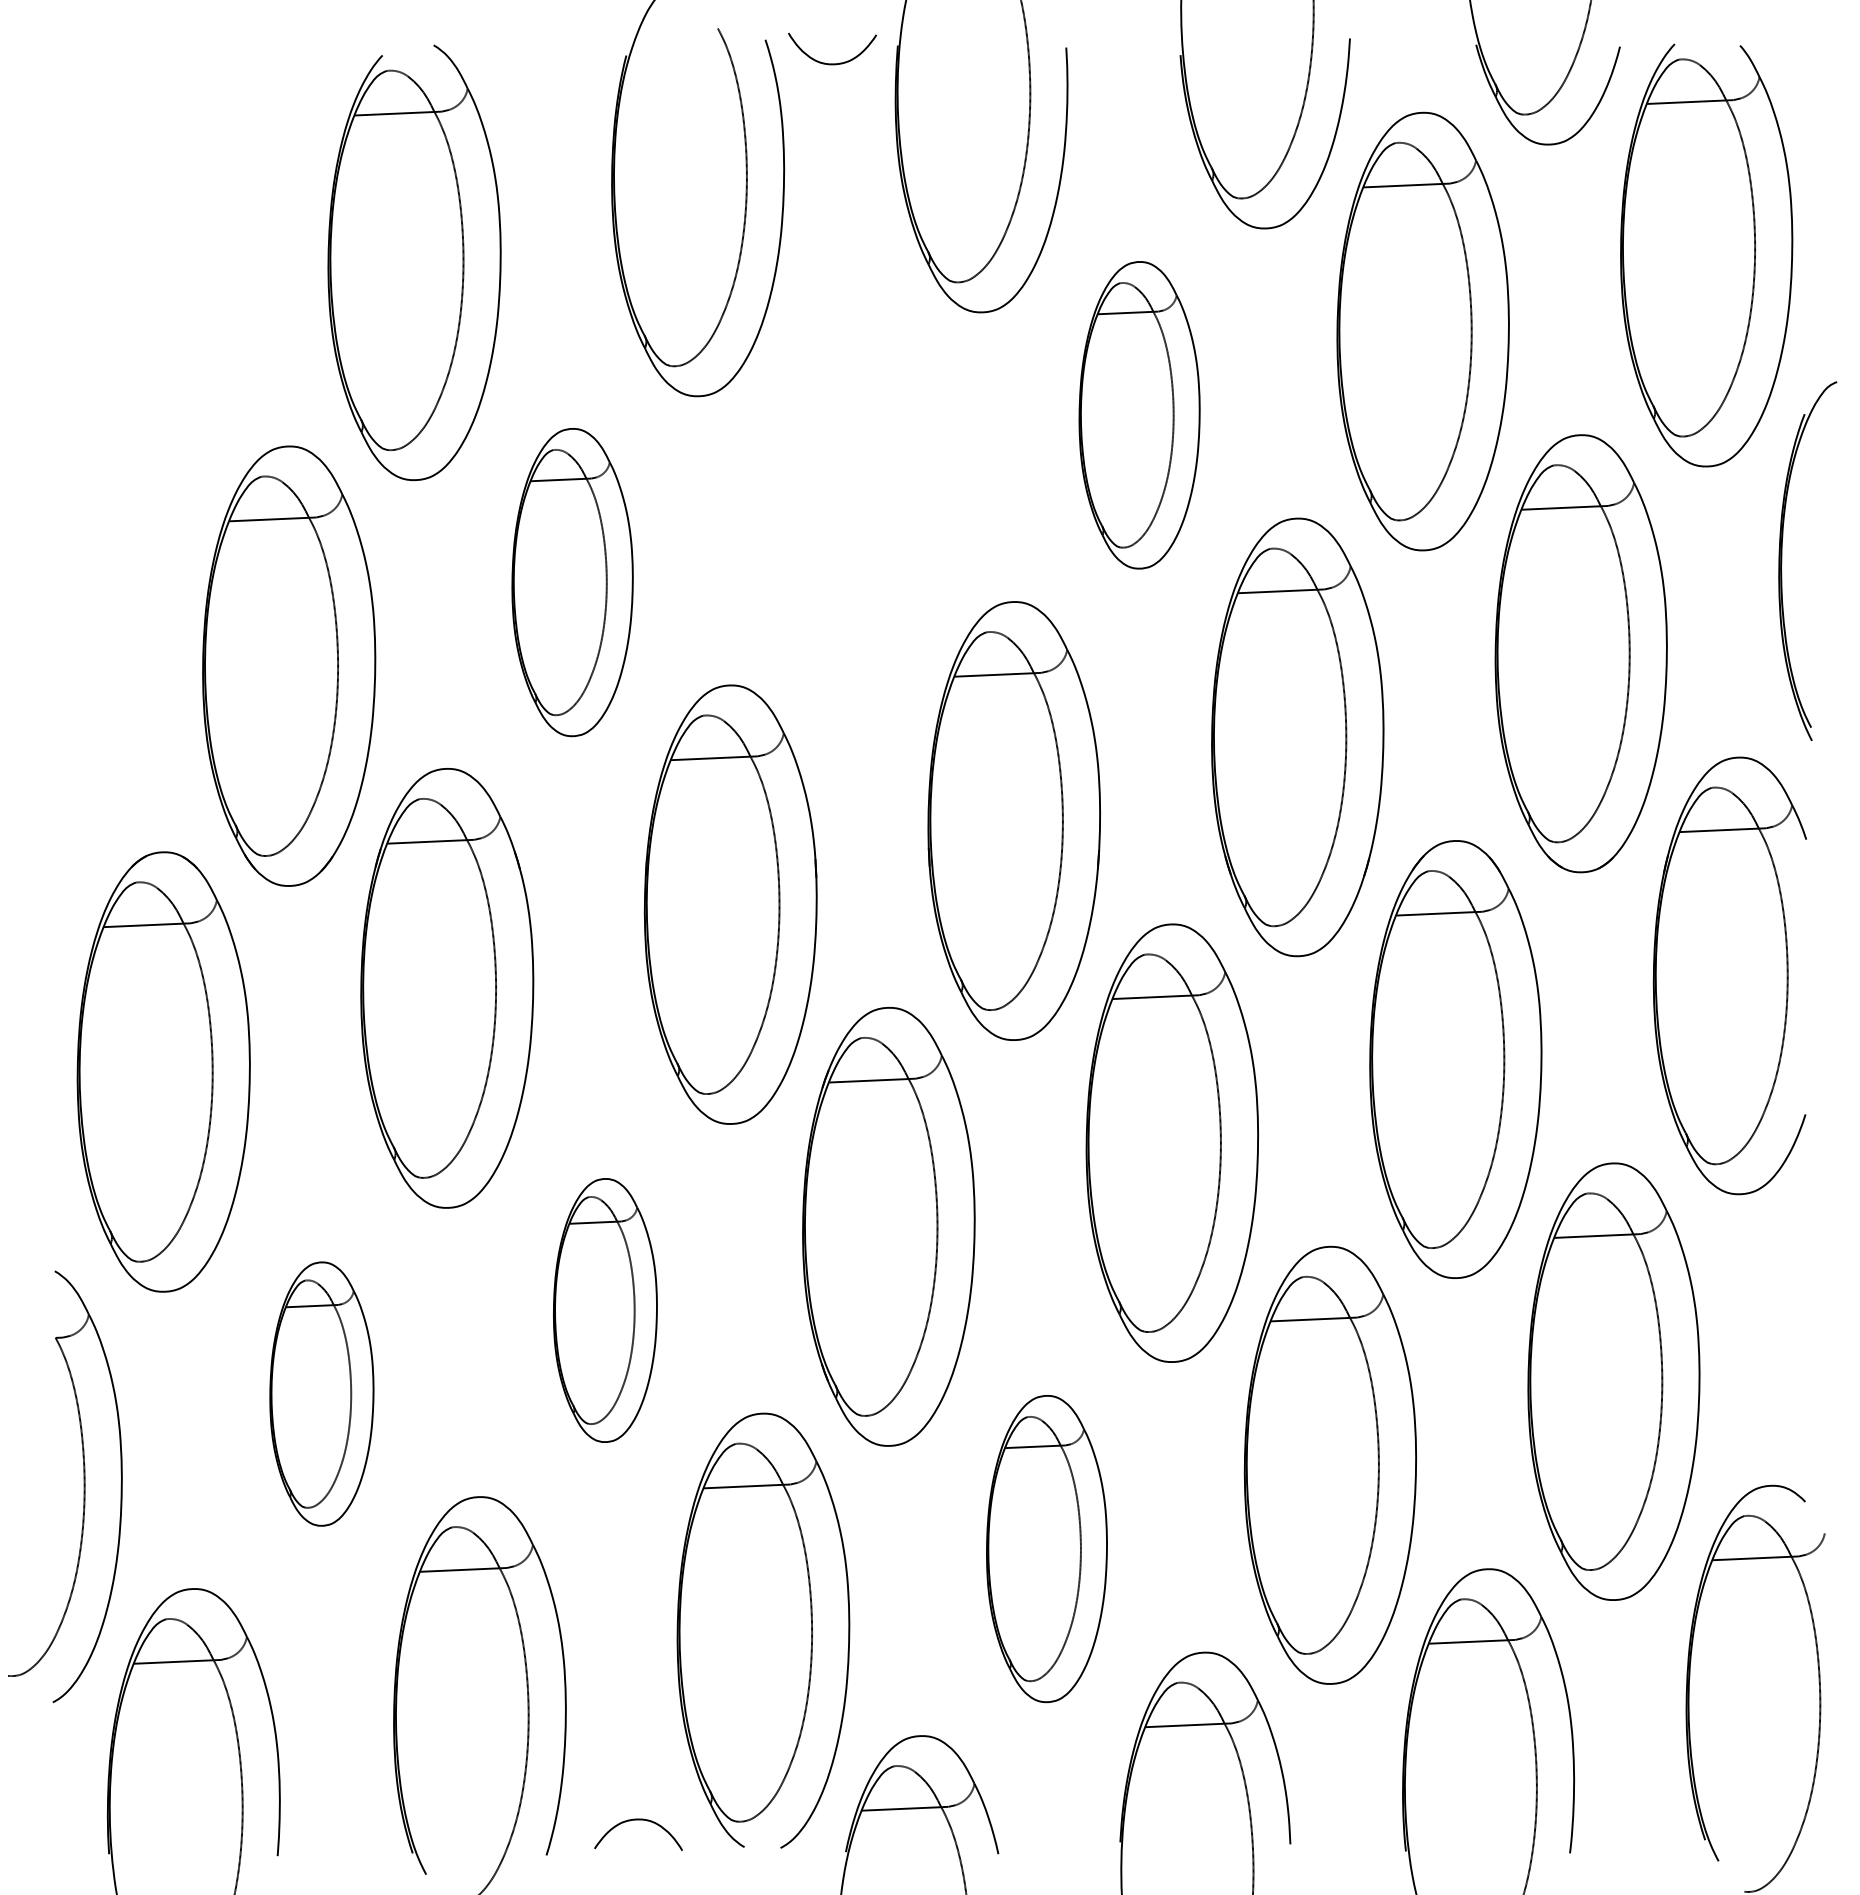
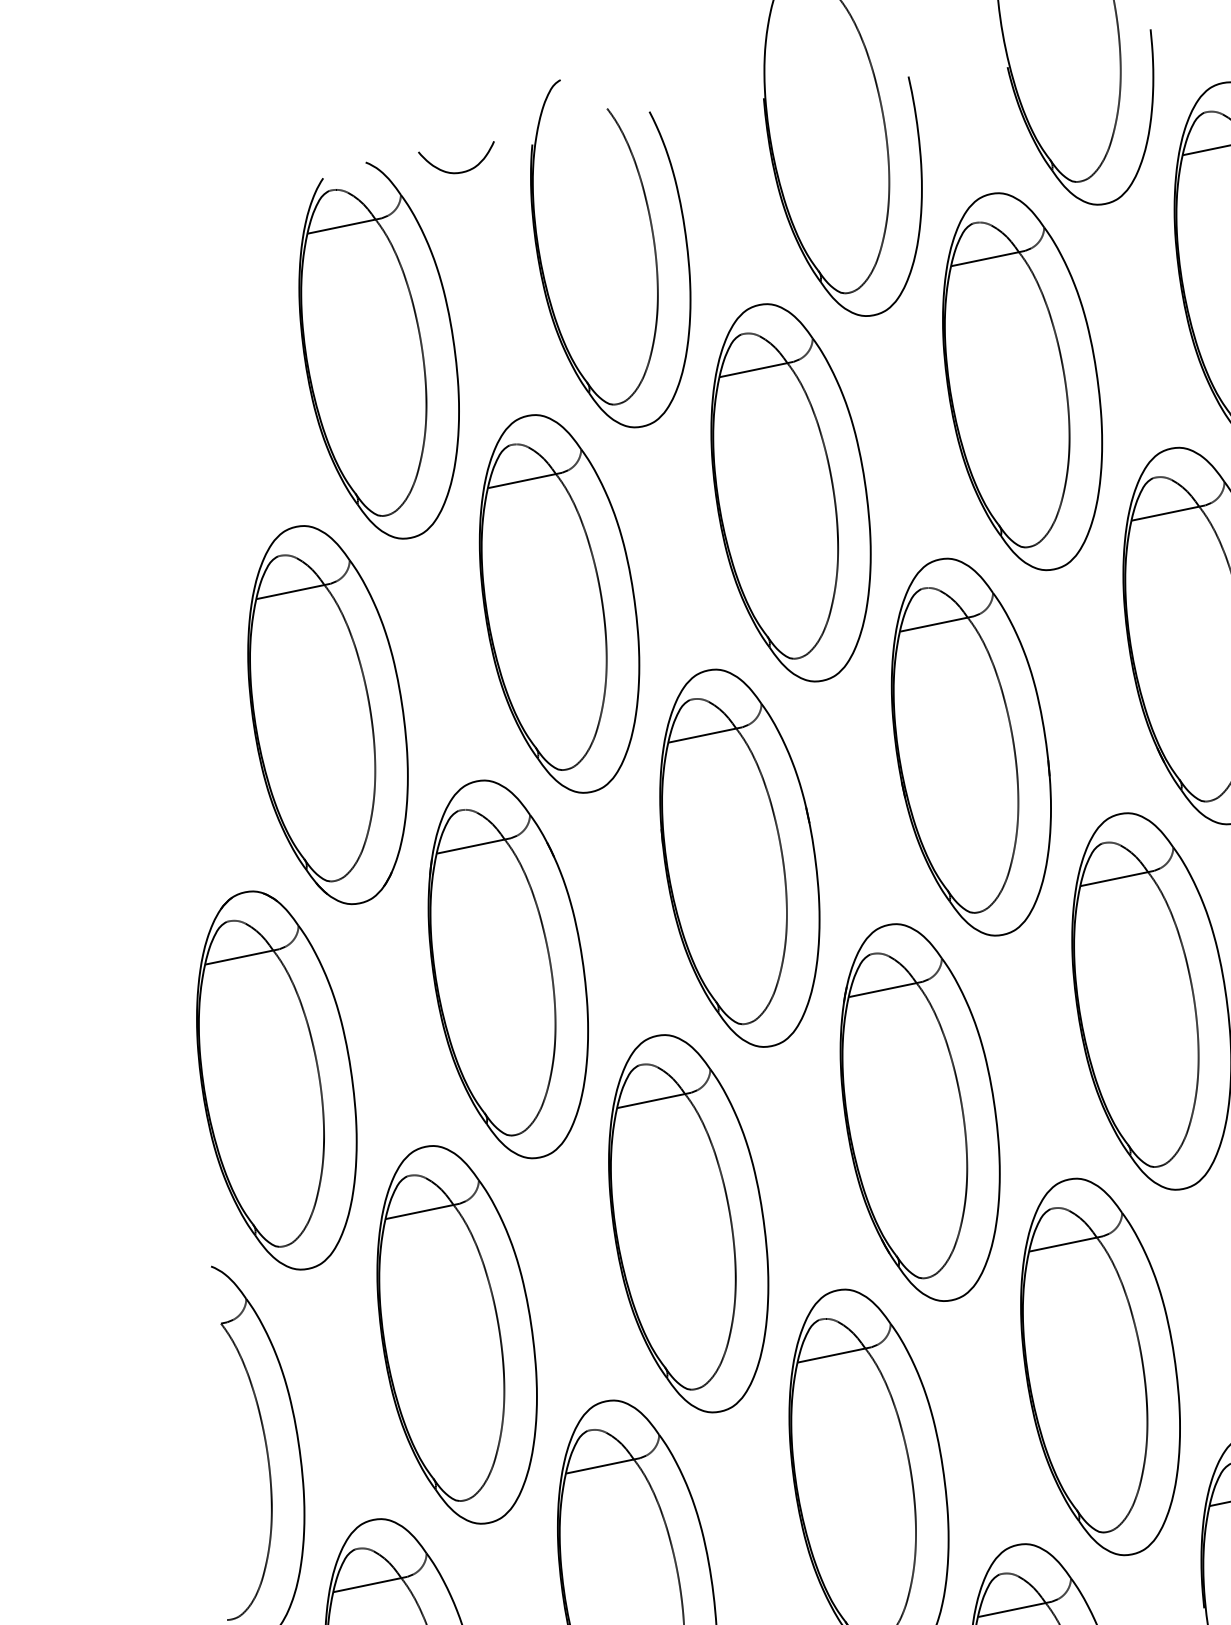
curve: (832, 63) -> (460, 171), moved
part: (1139, 415) -> (1022, 381), size x1.43
part: (856, 498) -> (791, 492), added
part: (572, 582) -> (559, 603), size x1.43
part: (605, 1310) -> (688, 1223), size x1.67
part: (321, 1393) -> (456, 1334), size x1.67
part: (1046, 1548) -> (1100, 1366), size x1.43

